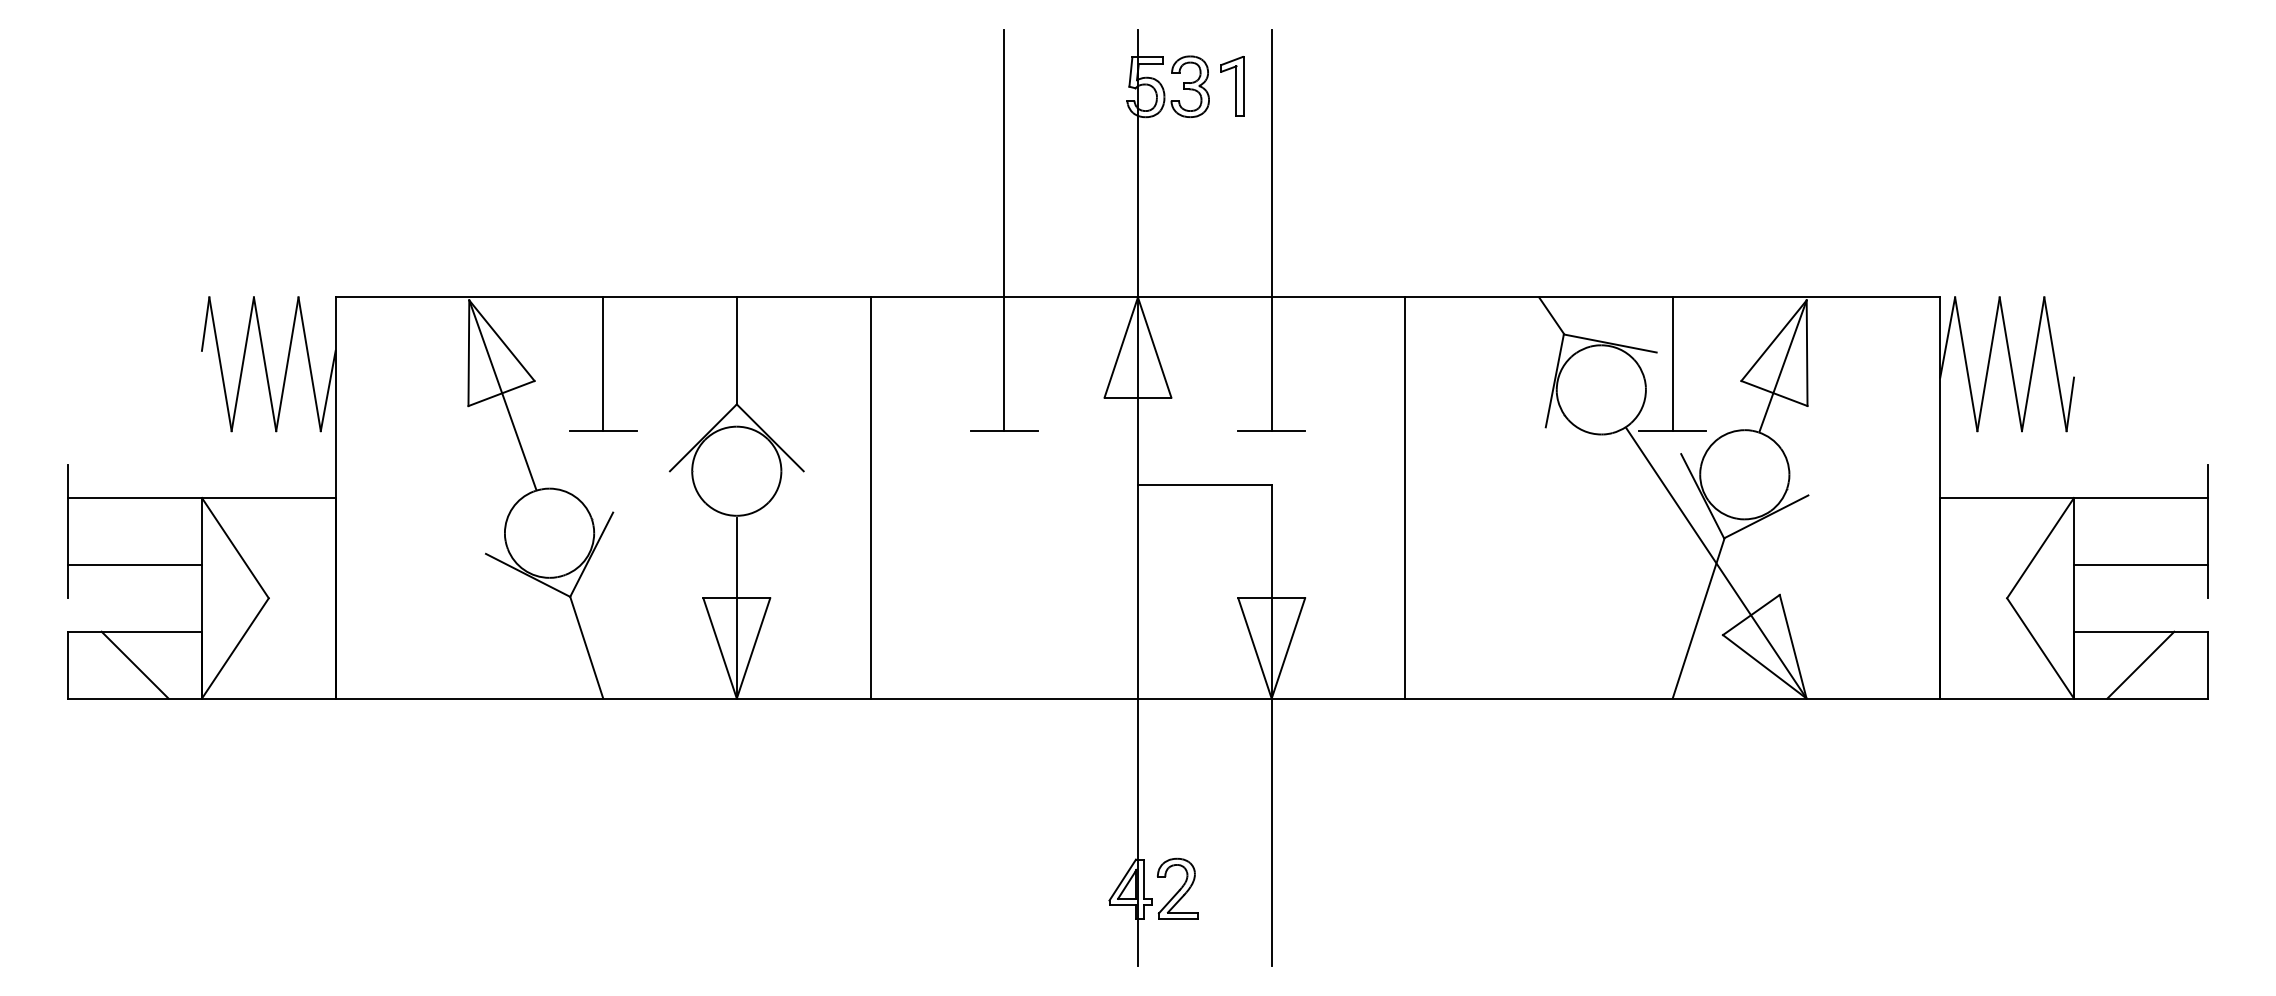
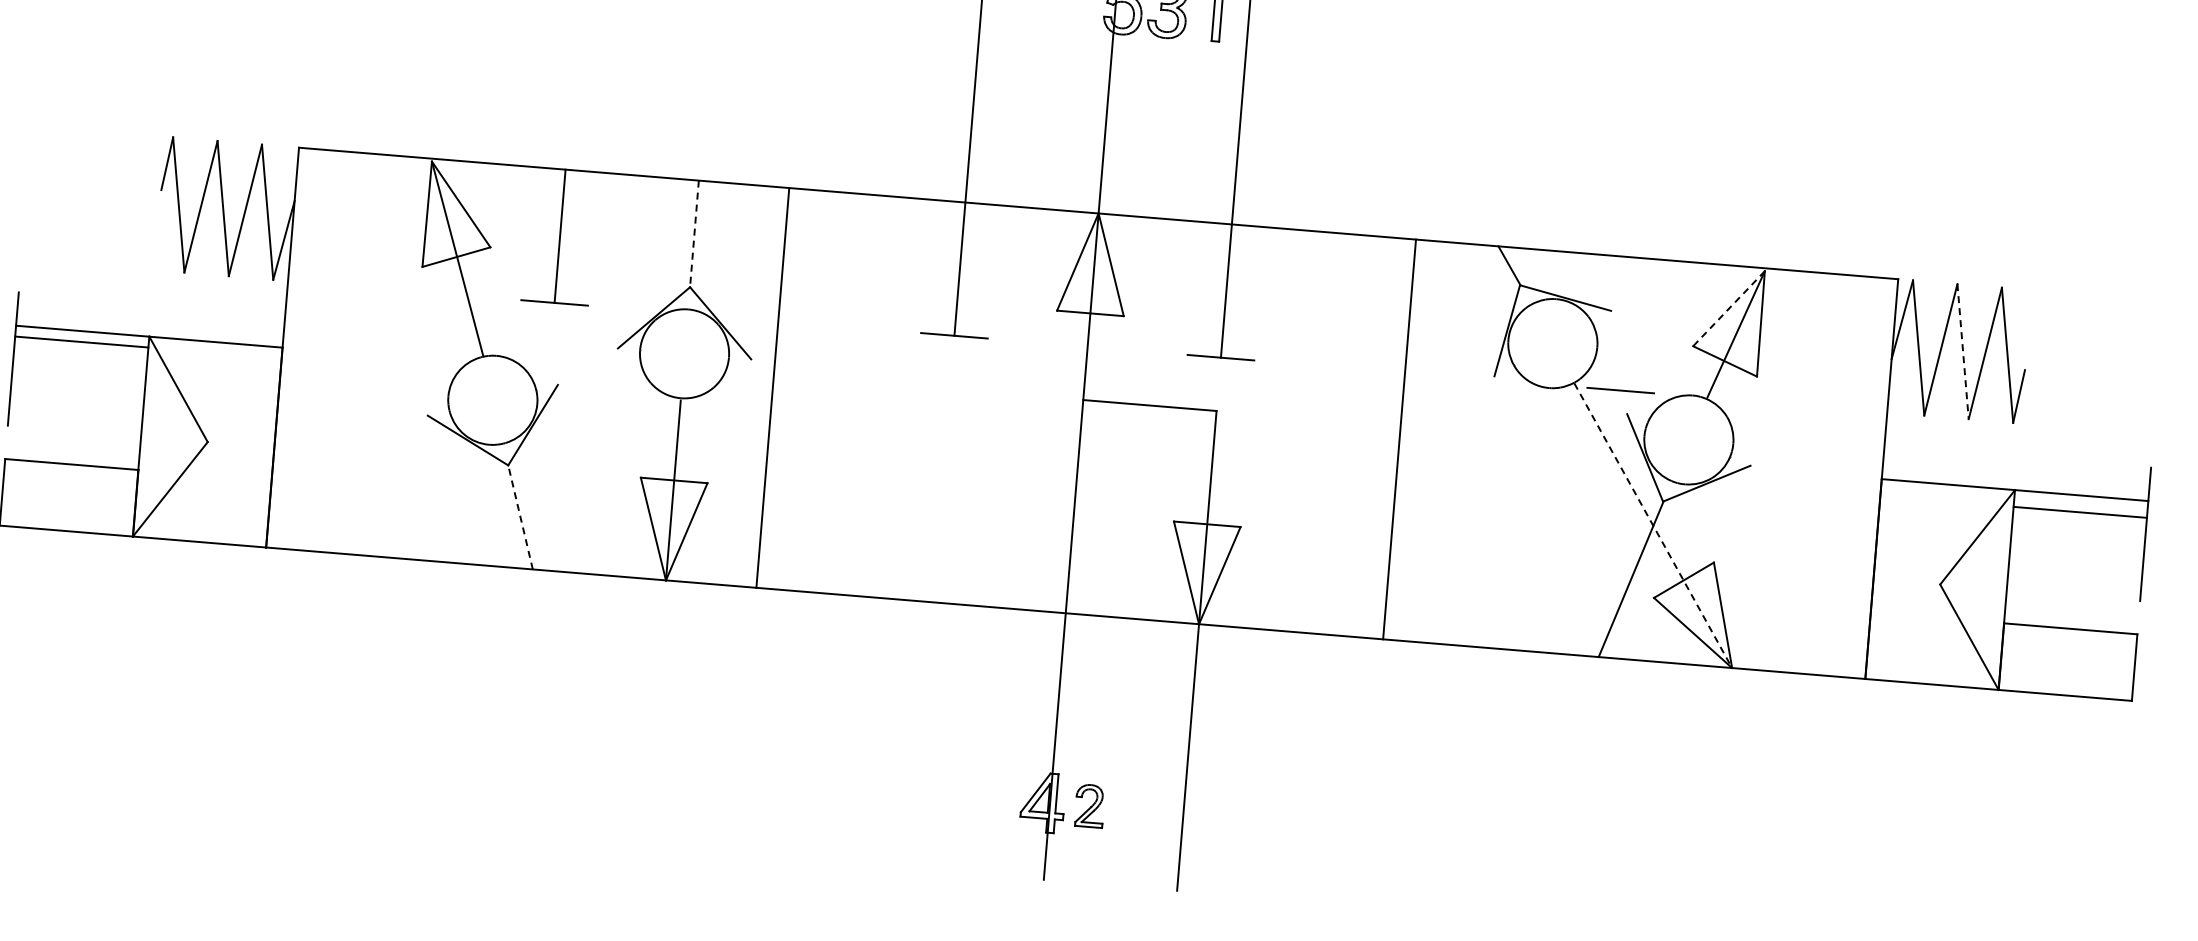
line: (1774, 340) -> (1729, 308), solid -> dashed
line: (736, 351) -> (694, 234), solid -> dashed
line: (1672, 364) -> (1625, 324), removed
line: (2010, 364) -> (1962, 351), solid -> dashed
line: (870, 497) -> (772, 387), moved
line: (1405, 497) -> (1399, 438), moved
line: (1716, 563) -> (1653, 526), solid -> dashed
line: (134, 564) -> (81, 341), moved
line: (2140, 564) -> (2080, 511), moved
line: (586, 647) -> (520, 517), solid -> dashed
line: (134, 664) -> (68, 497), removed
line: (2140, 664) -> (2067, 661), removed
part: (1177, 888) -> (1089, 805), size x0.7

